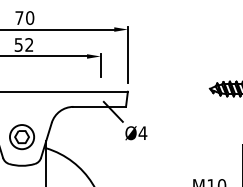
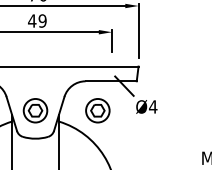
text: (23, 44) -> (36, 20), 52 -> 49
part: (85, 137) -> (97, 111), added

